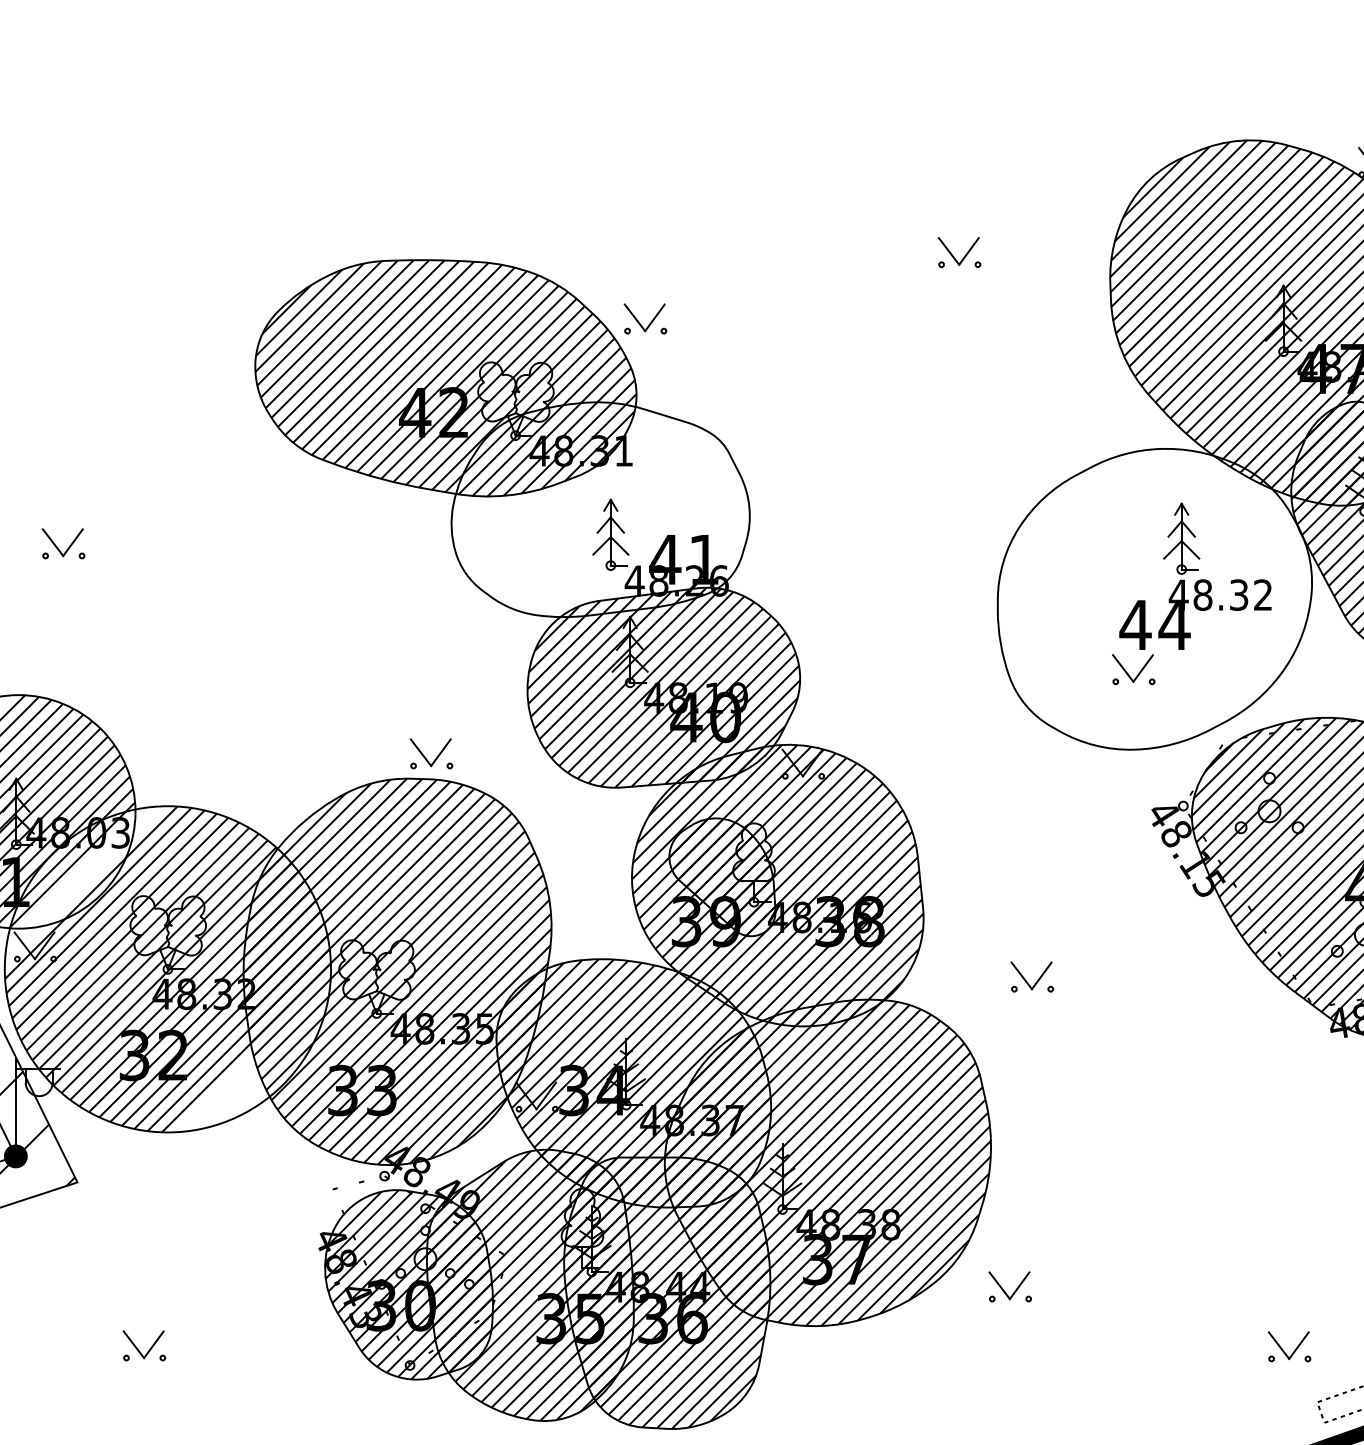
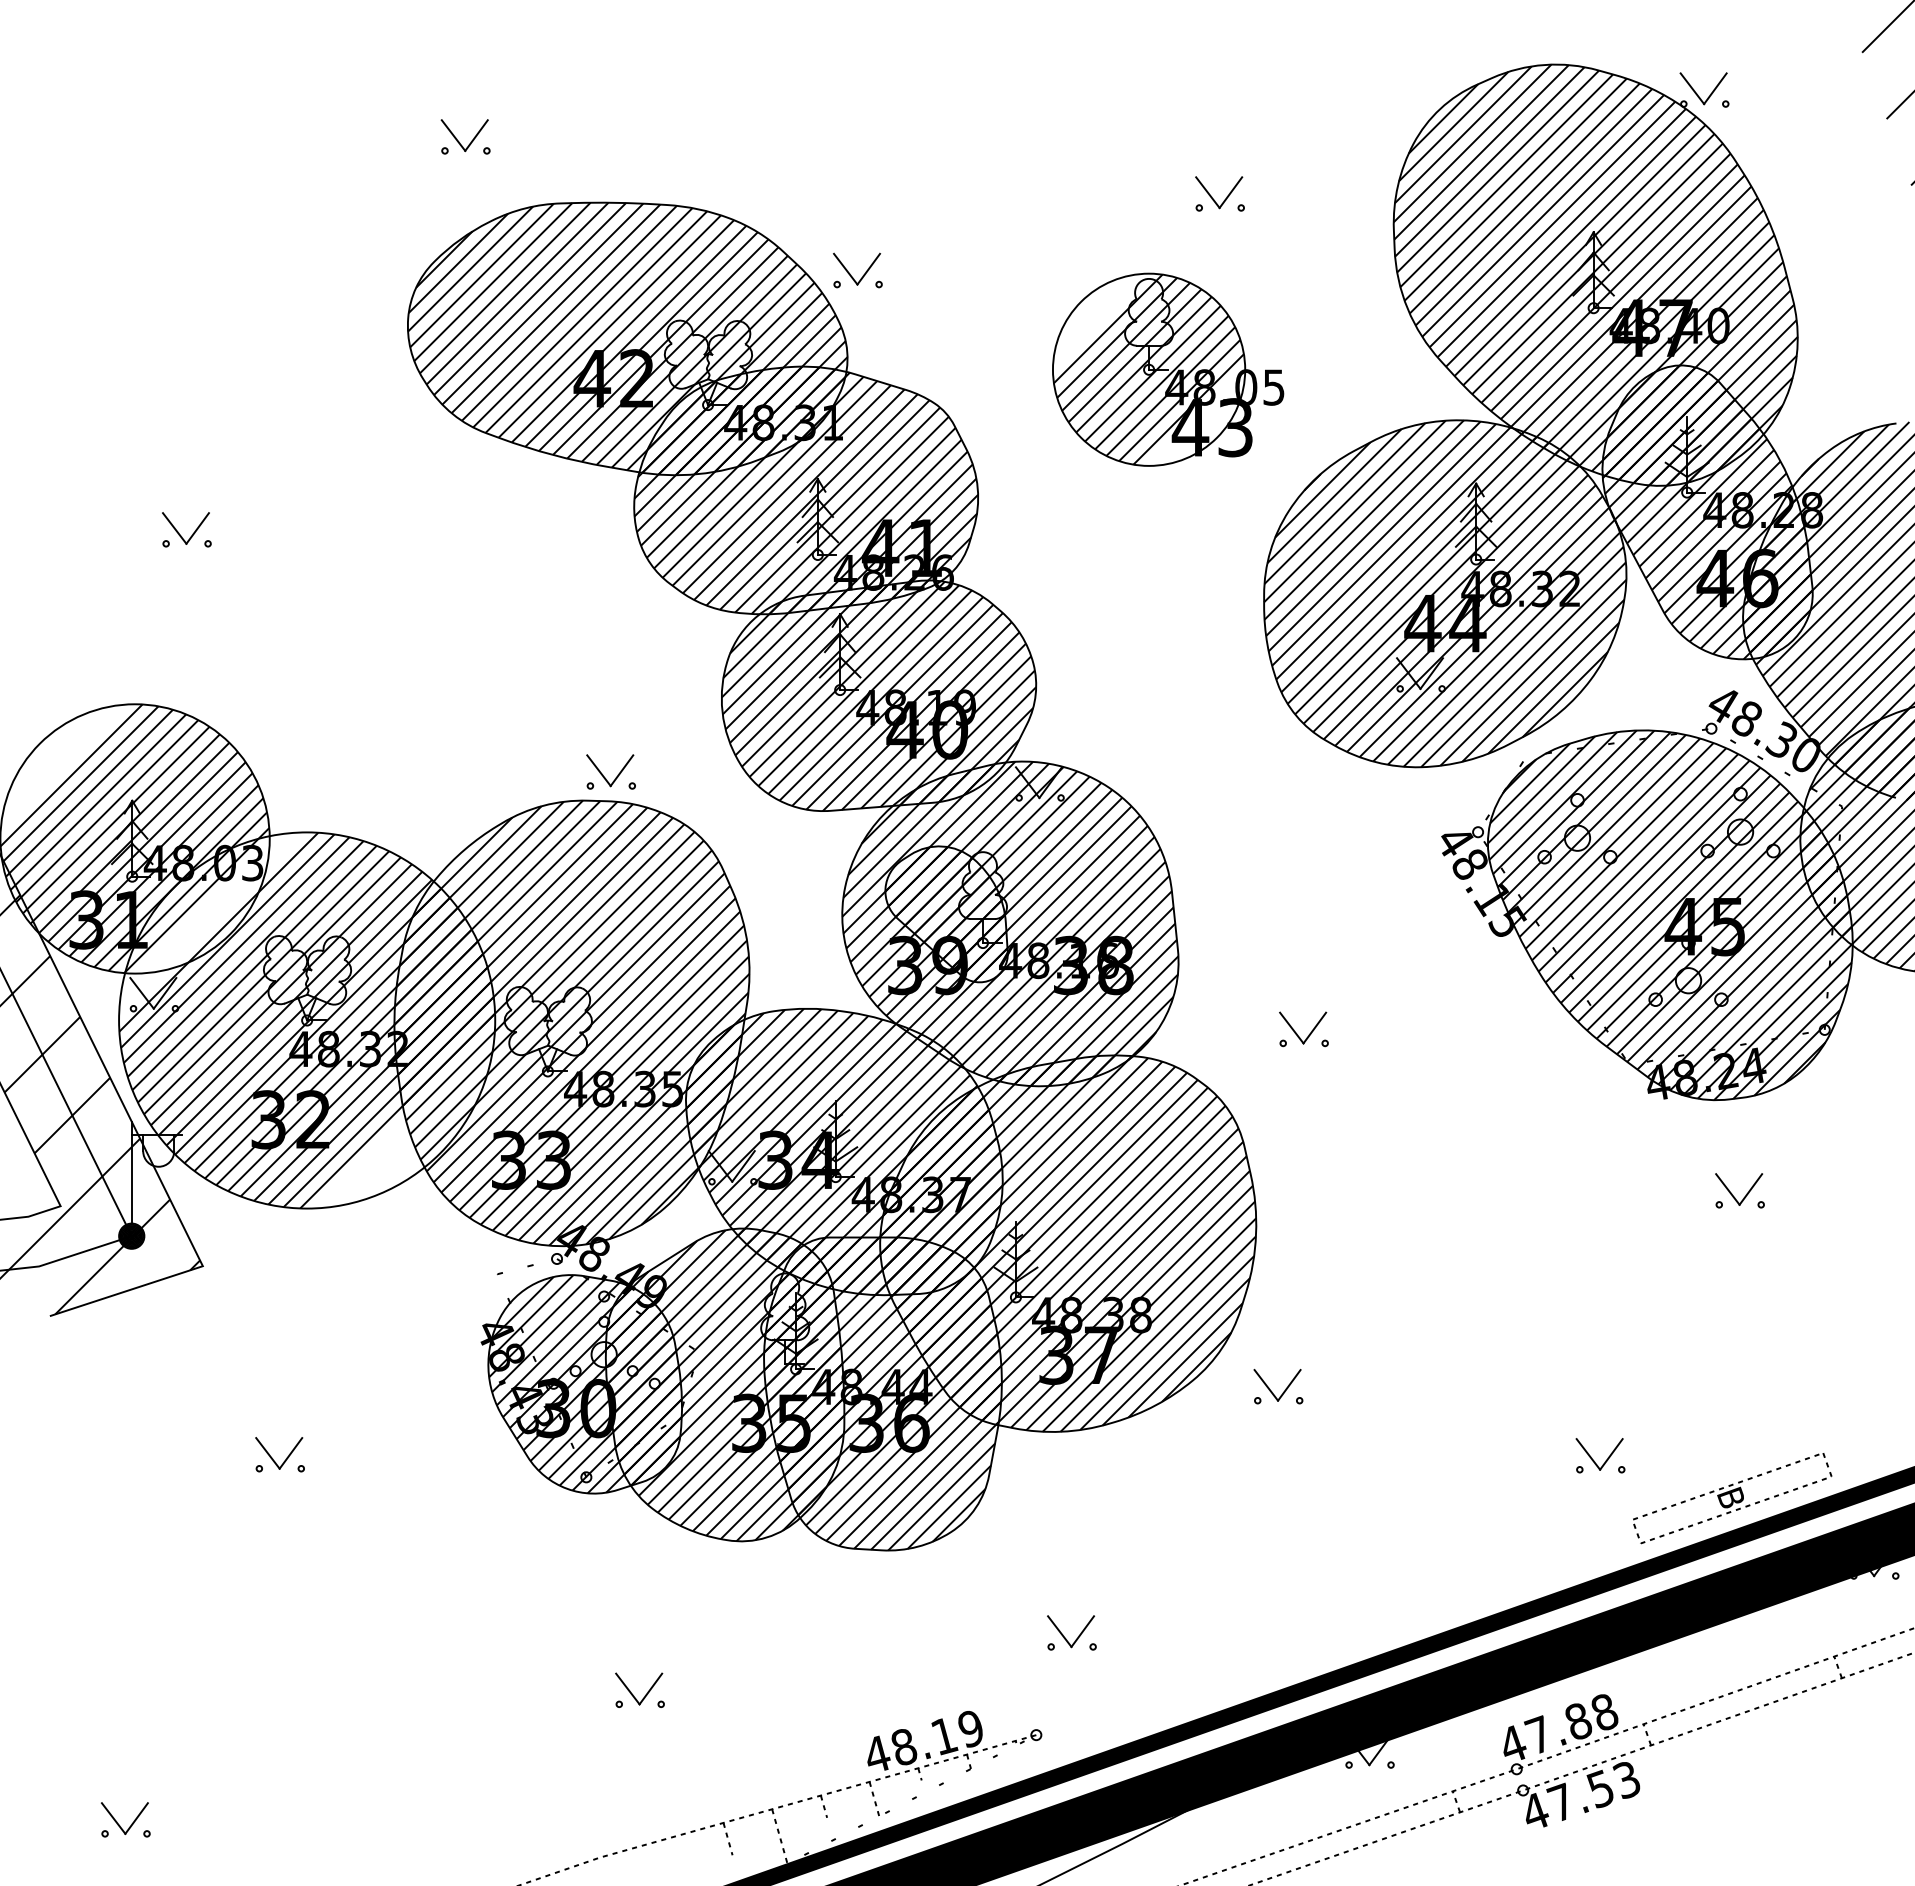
part: (310, 206) -> (471, 140), added
part: (914, 404) -> (1168, 369), added
hatch: (600, 509) -> (806, 490), added
hatch: (1155, 599) -> (1445, 593), added

